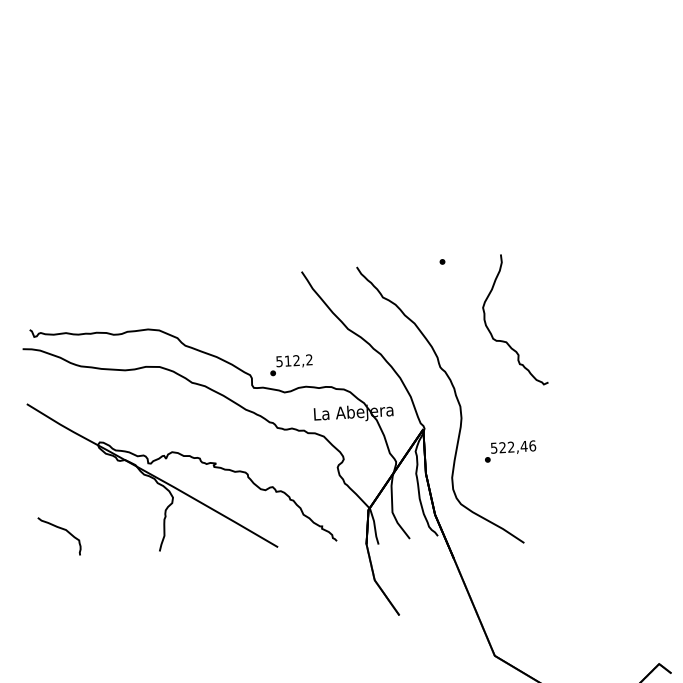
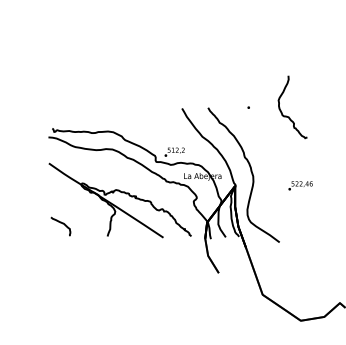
curve: (508, 340) -> (289, 116), moved
text: (510, 450) -> (300, 185), moved

